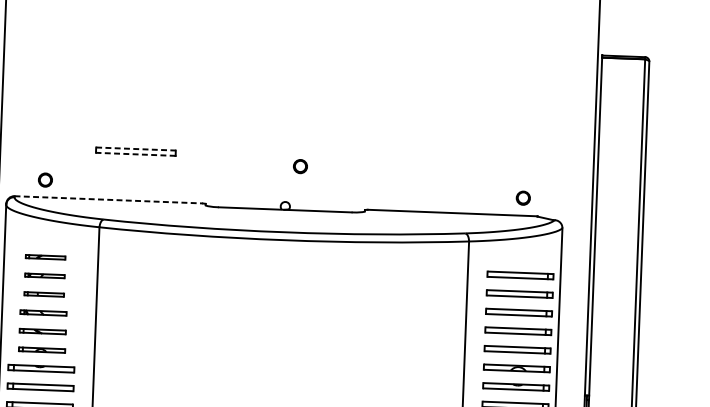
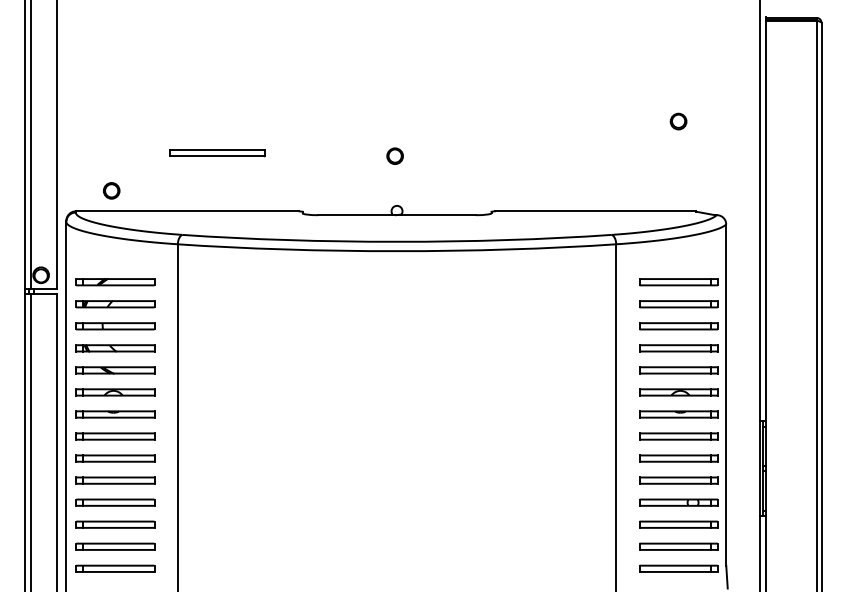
line: (136, 148) -> (218, 149), dashed -> solid
line: (135, 154) -> (217, 156), dashed -> solid
circle: (299, 165) -> (394, 155), moved
part: (523, 198) -> (678, 121), moved
line: (108, 199) -> (187, 211), dashed -> solid
part: (45, 257) -> (115, 282), size x1.67
part: (45, 276) -> (115, 304), size x1.67
part: (44, 294) -> (115, 326), size x1.67
part: (43, 313) -> (115, 348), size x1.43
part: (42, 331) -> (115, 370), size x1.43
part: (42, 350) -> (115, 392), size x1.43

